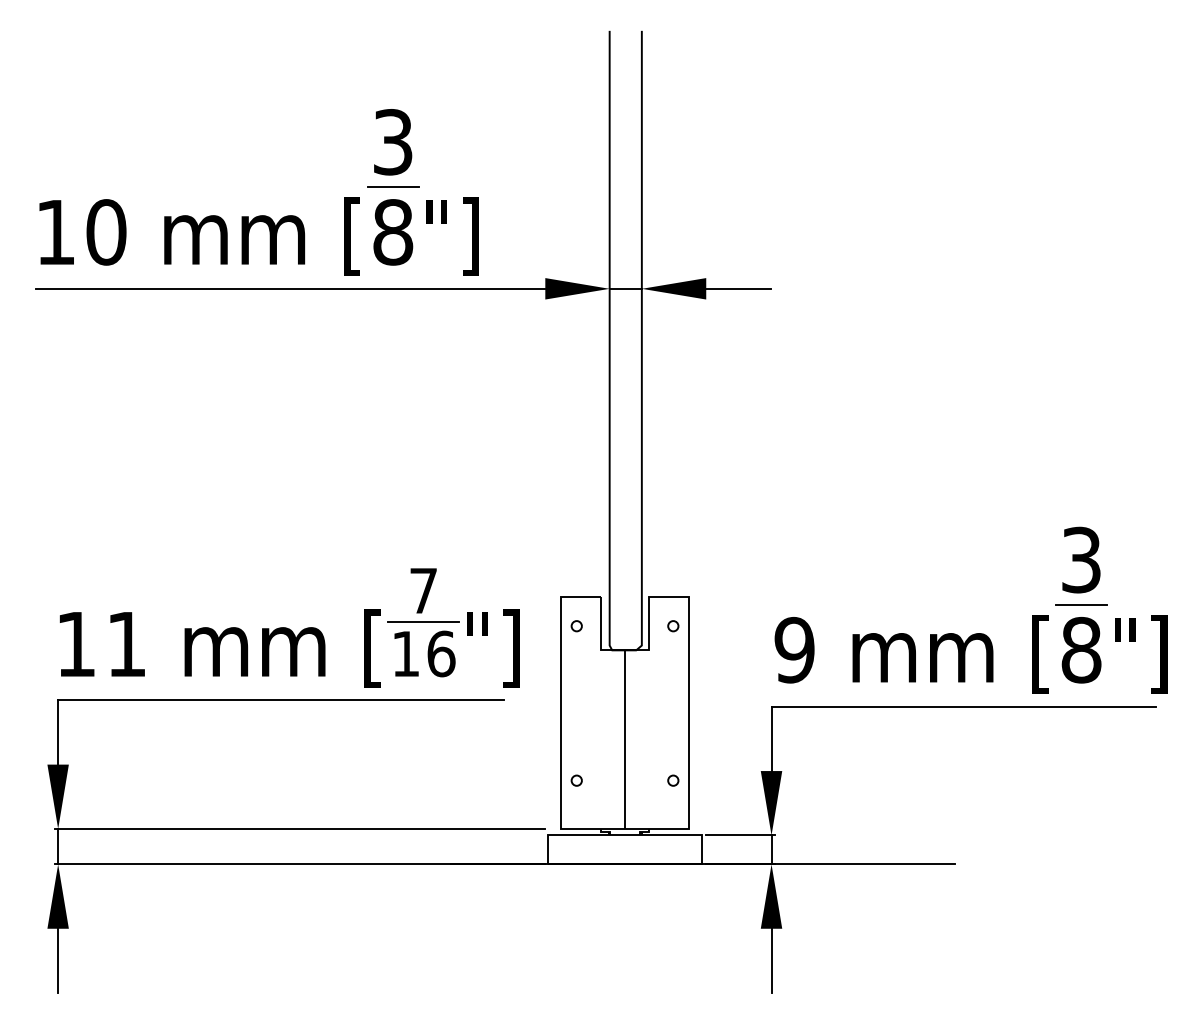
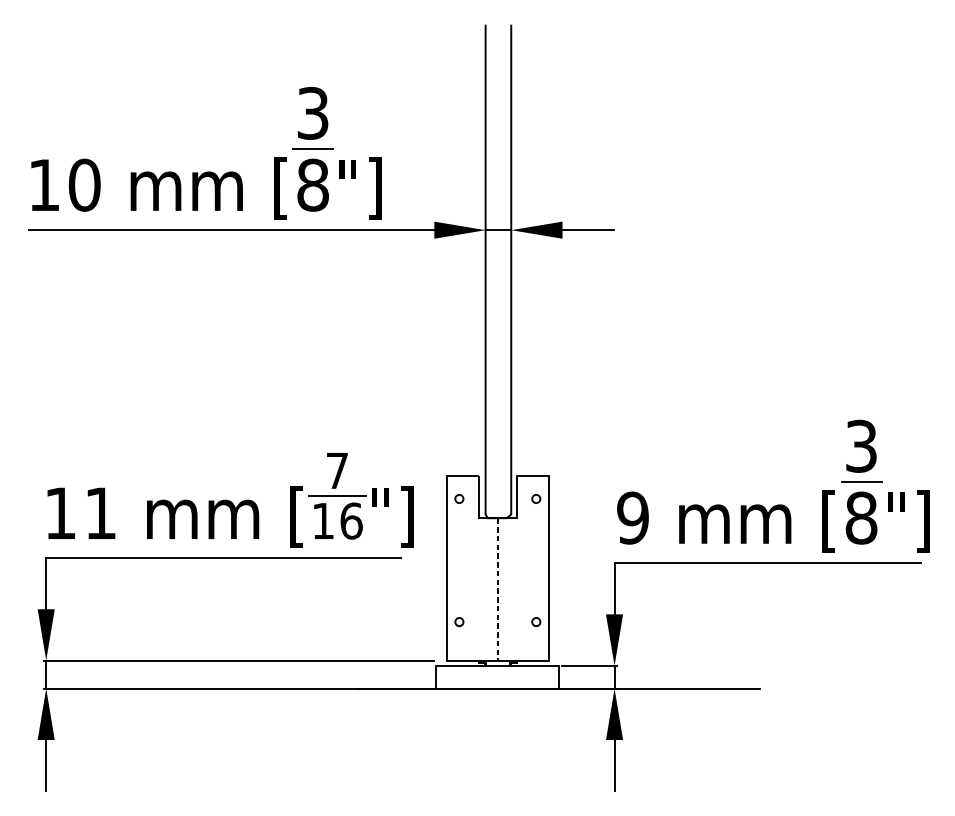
line: (625, 740) -> (498, 590), solid -> dashed

